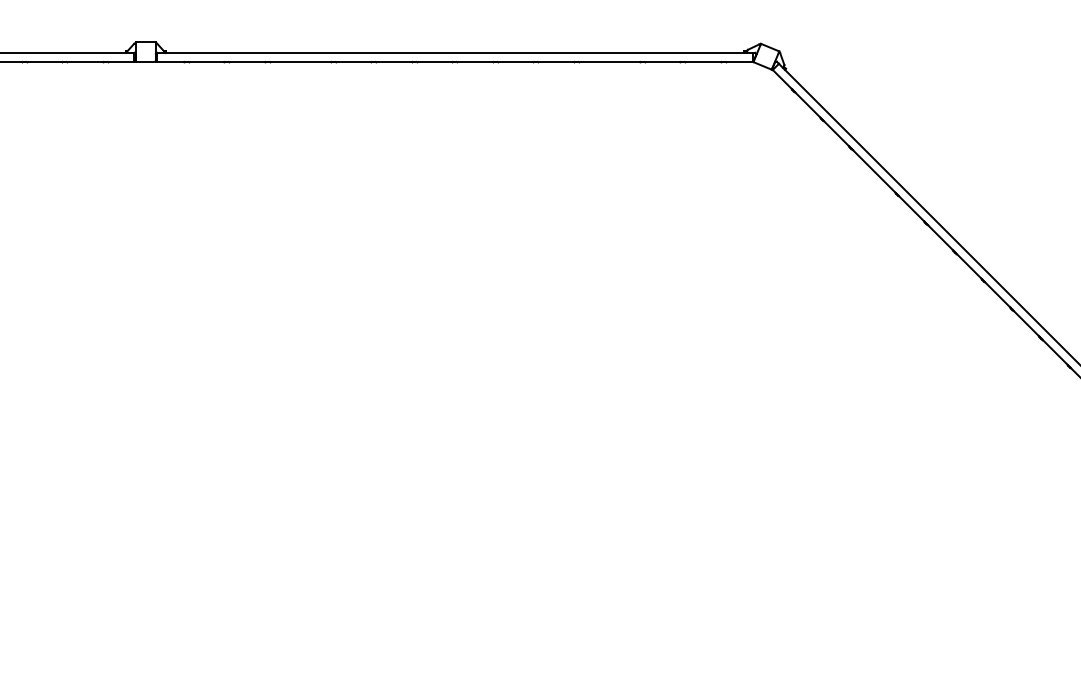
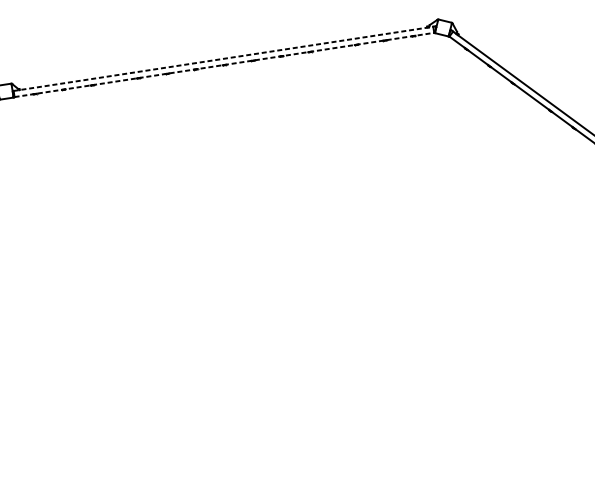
line: (454, 52) -> (223, 58), solid -> dashed
line: (454, 61) -> (224, 64), solid -> dashed

